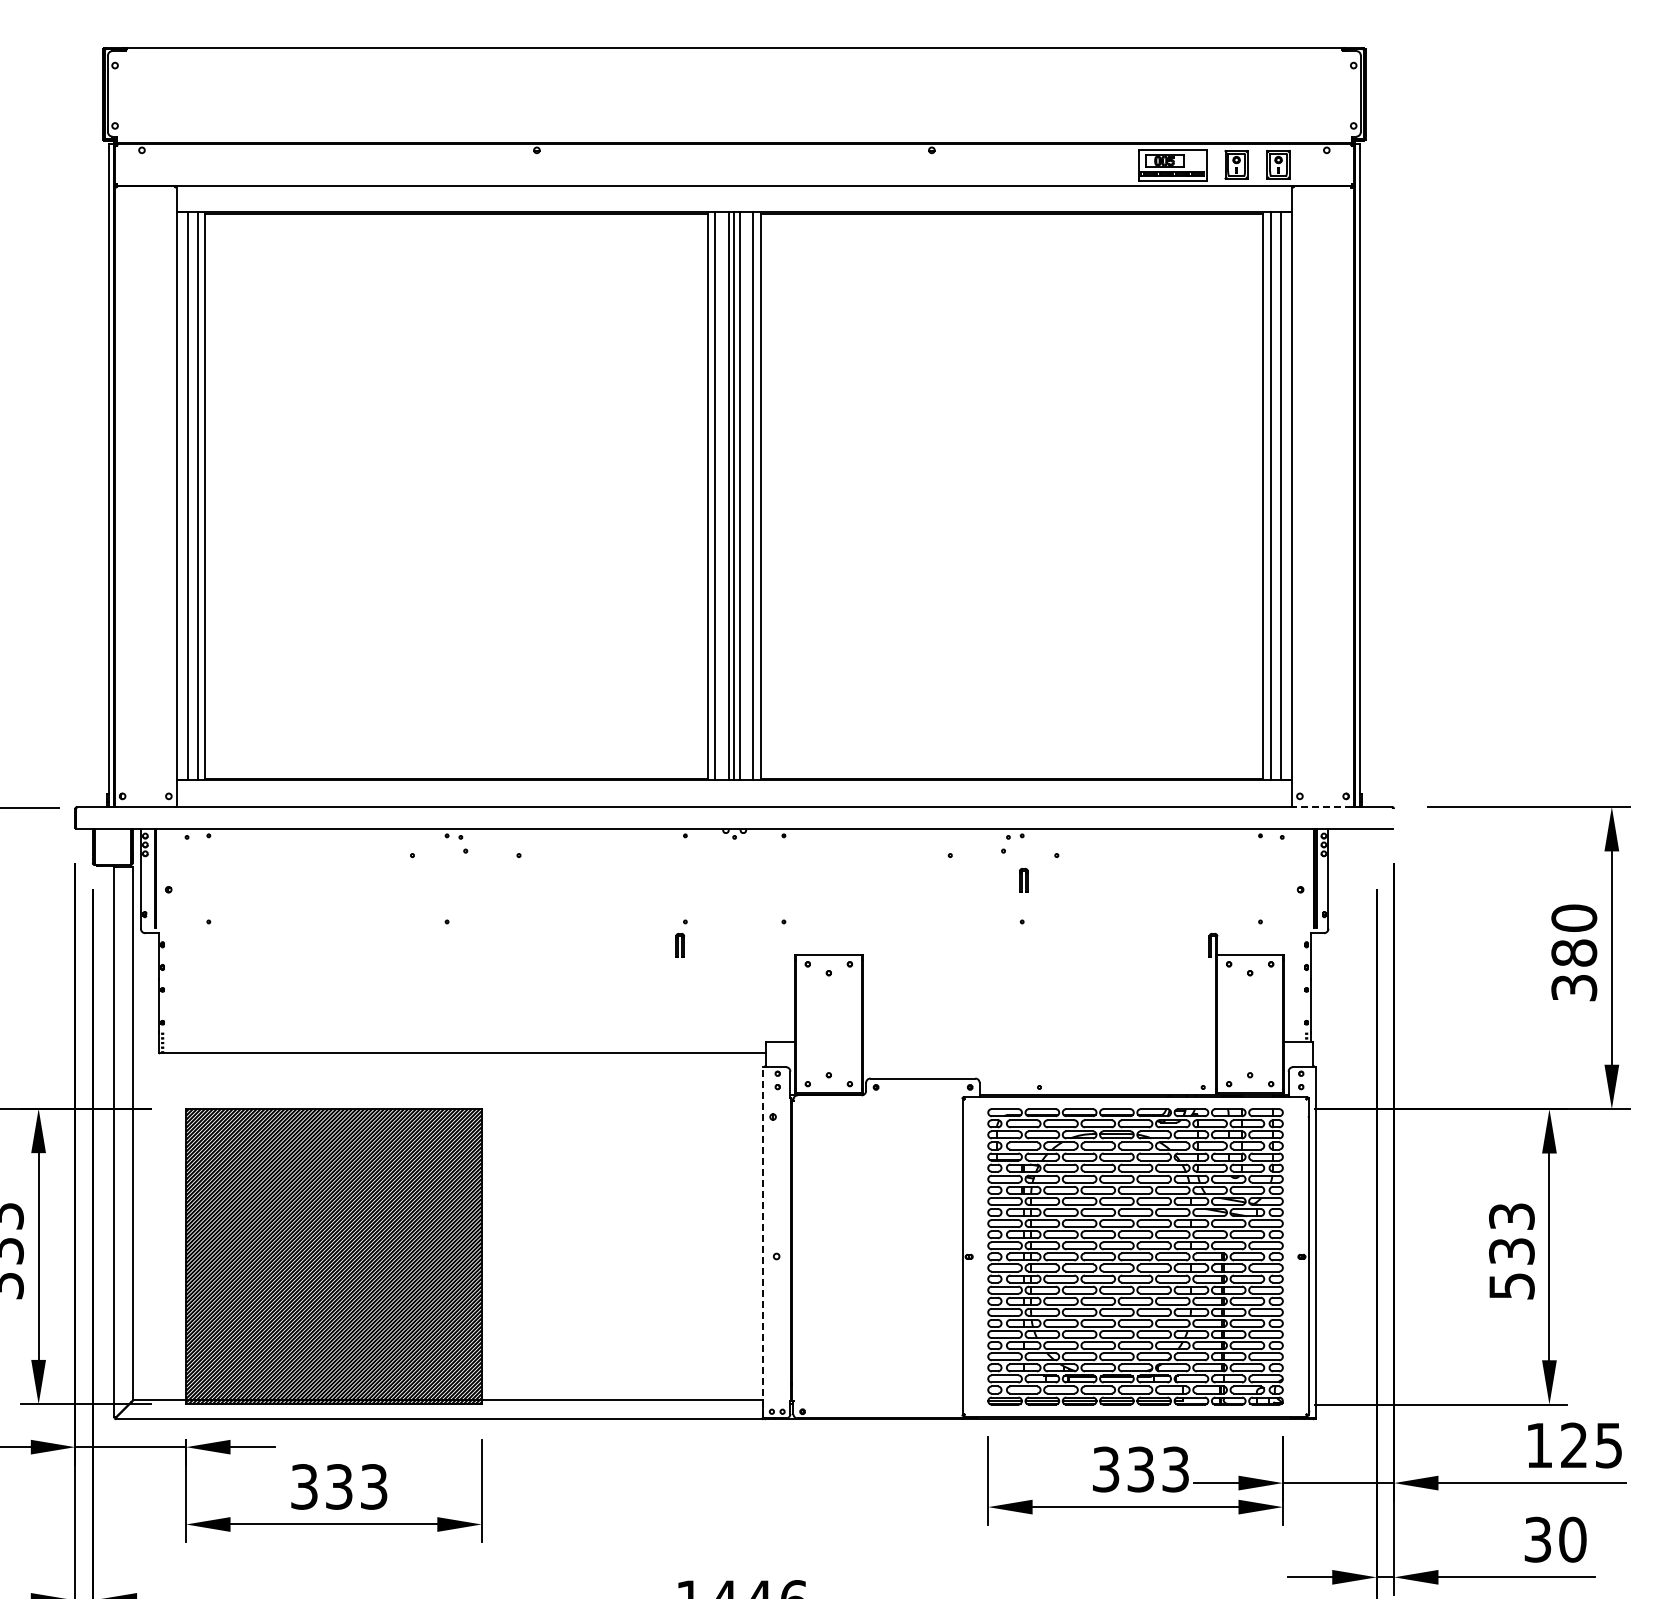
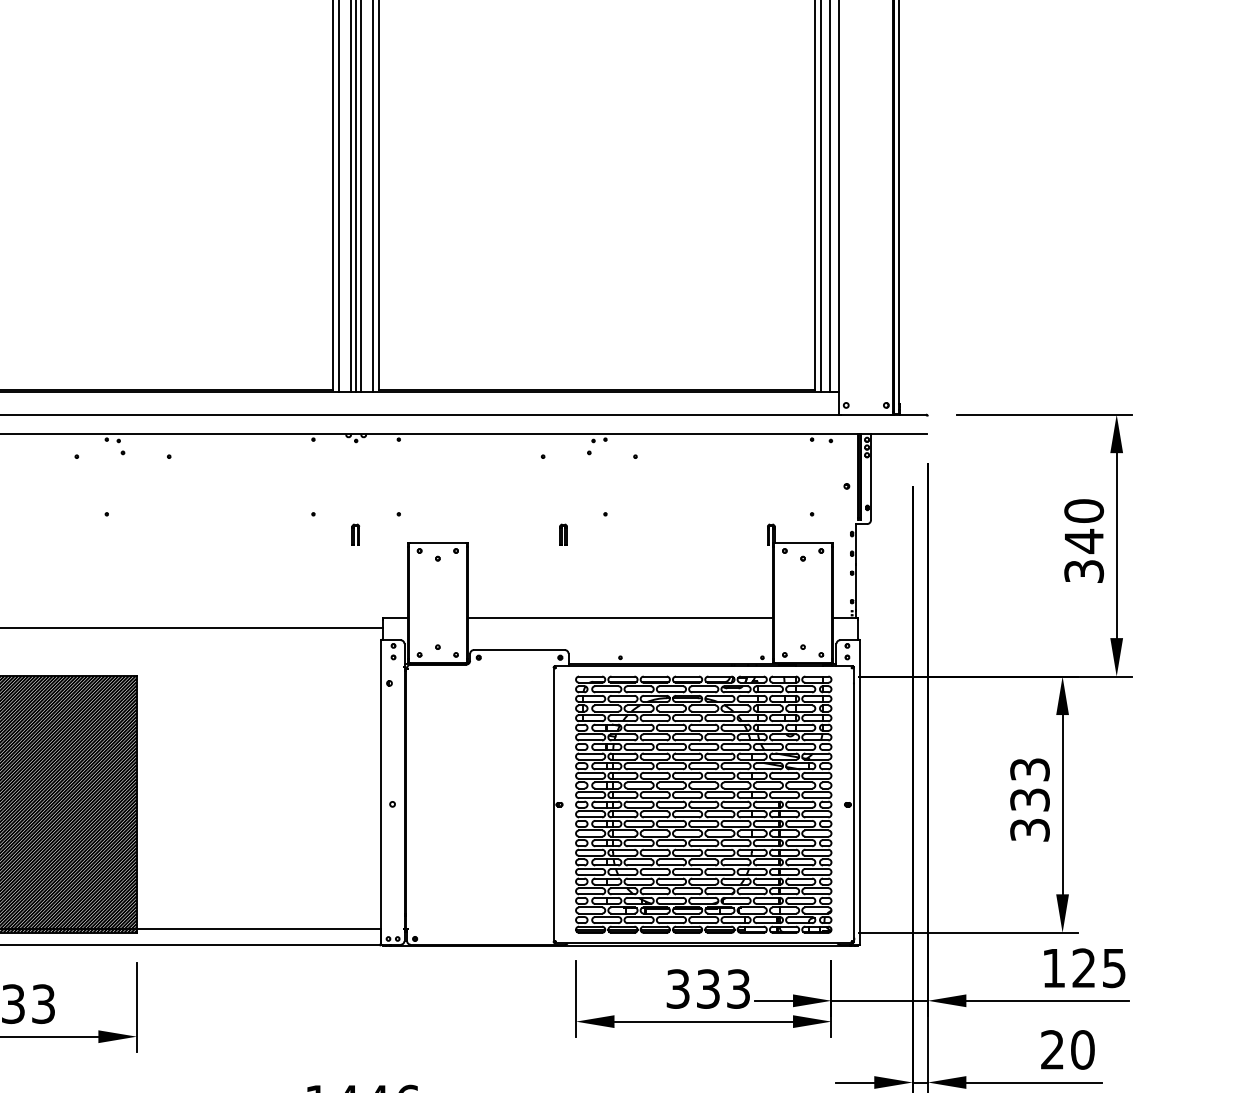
line: (1322, 807) -> (865, 415), dashed -> solid
part: (1023, 879) -> (563, 533), moved
part: (679, 944) -> (355, 533), moved
text: (1574, 952) -> (1084, 540), 380 -> 340
line: (1039, 1041) -> (620, 617), added
line: (762, 1242) -> (380, 792), dashed -> solid
text: (1511, 1285) -> (1029, 829), 533 -> 333
text: (1537, 1539) -> (1052, 1049), 30 -> 20

